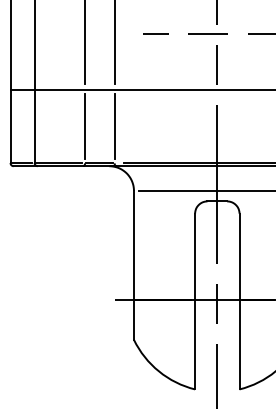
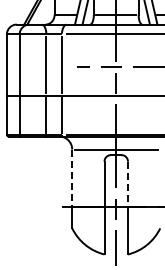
line: (134, 245) -> (72, 178), solid -> dashed
line: (238, 257) -> (127, 184), solid -> dashed

